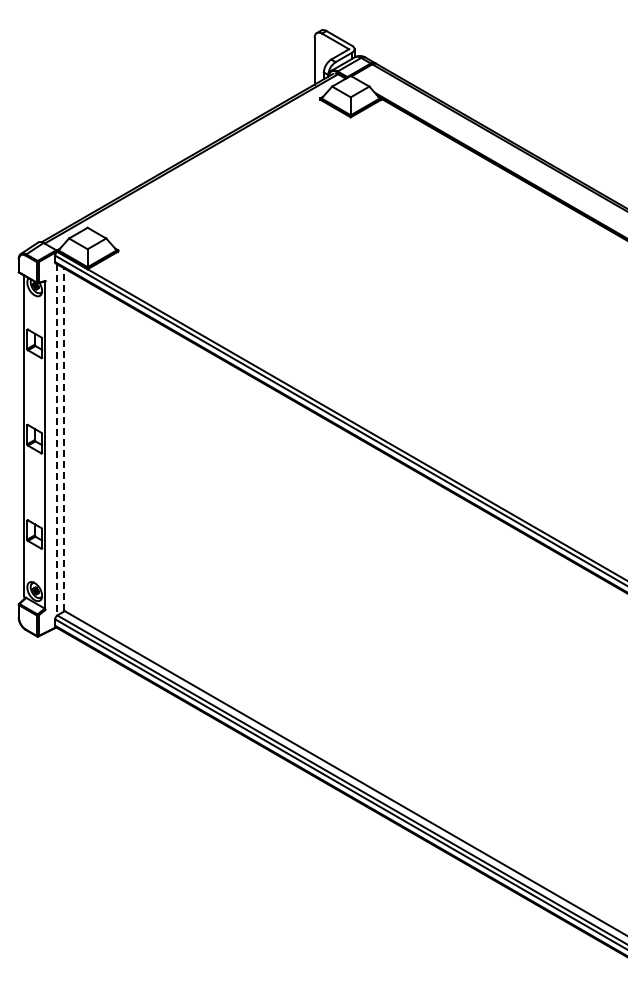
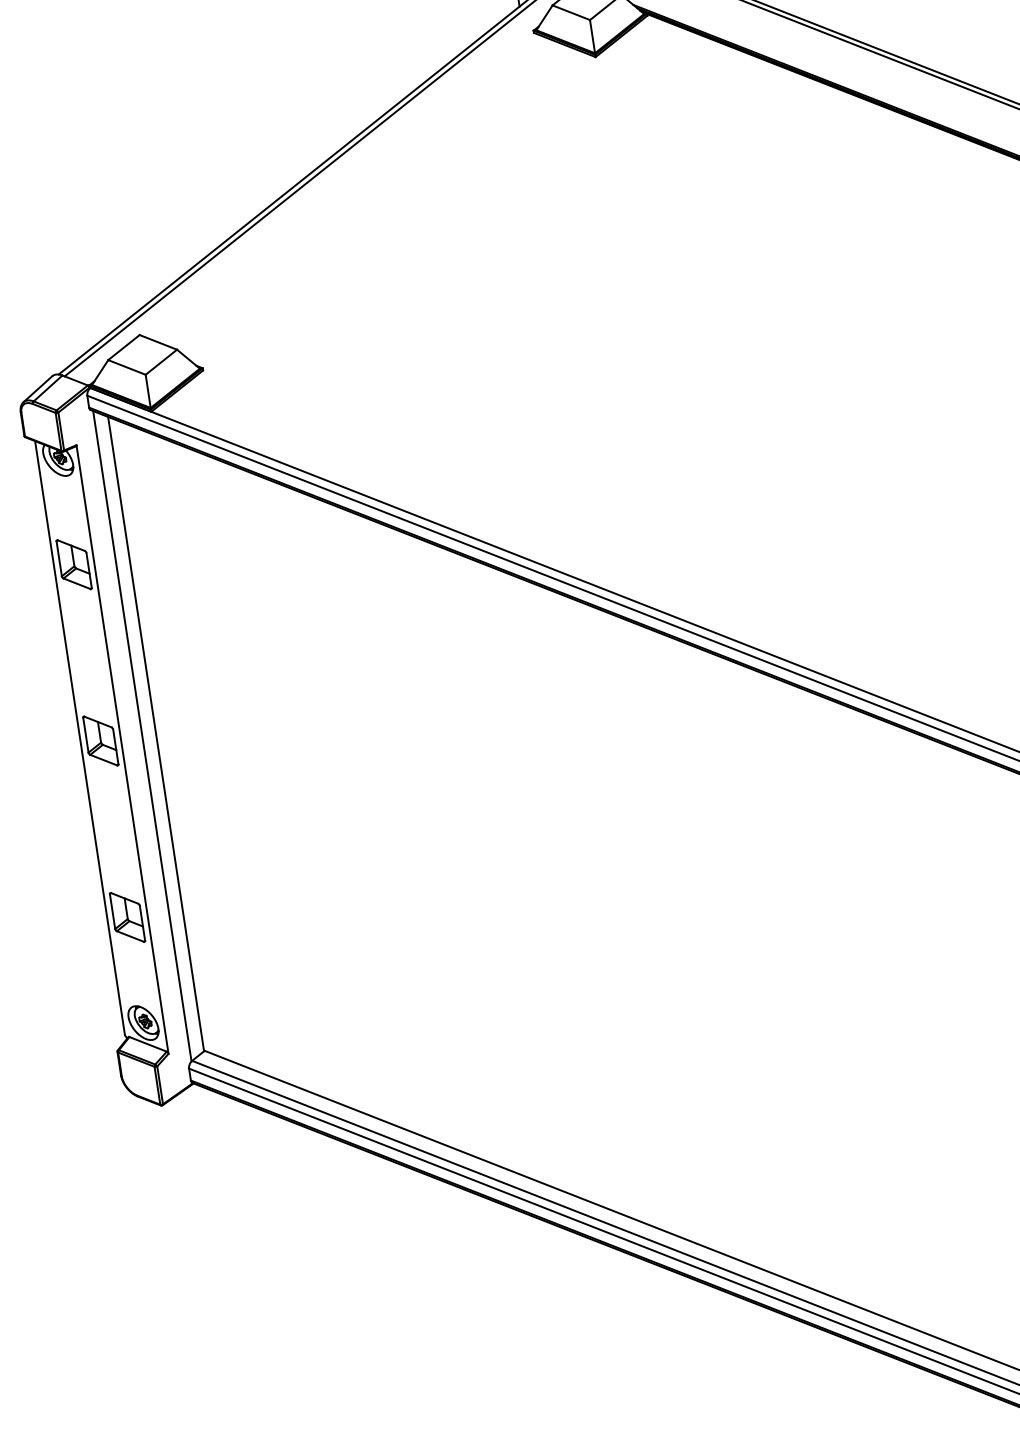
line: (57, 439) -> (143, 735), dashed -> solid
line: (64, 439) -> (156, 733), dashed -> solid

